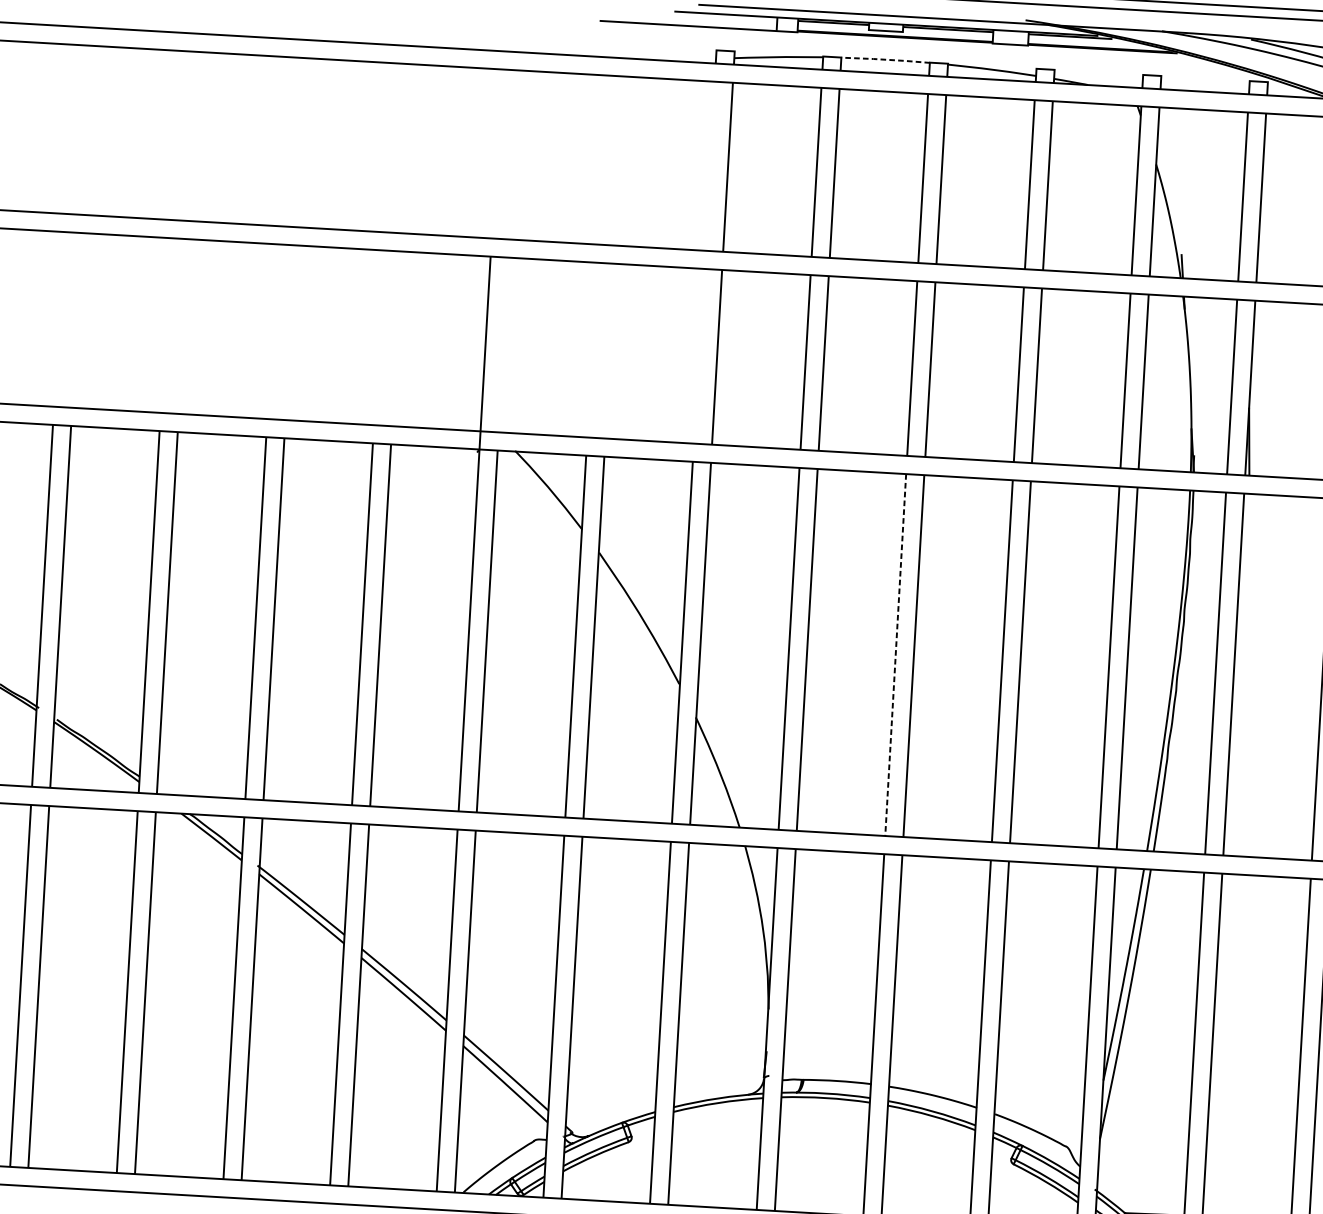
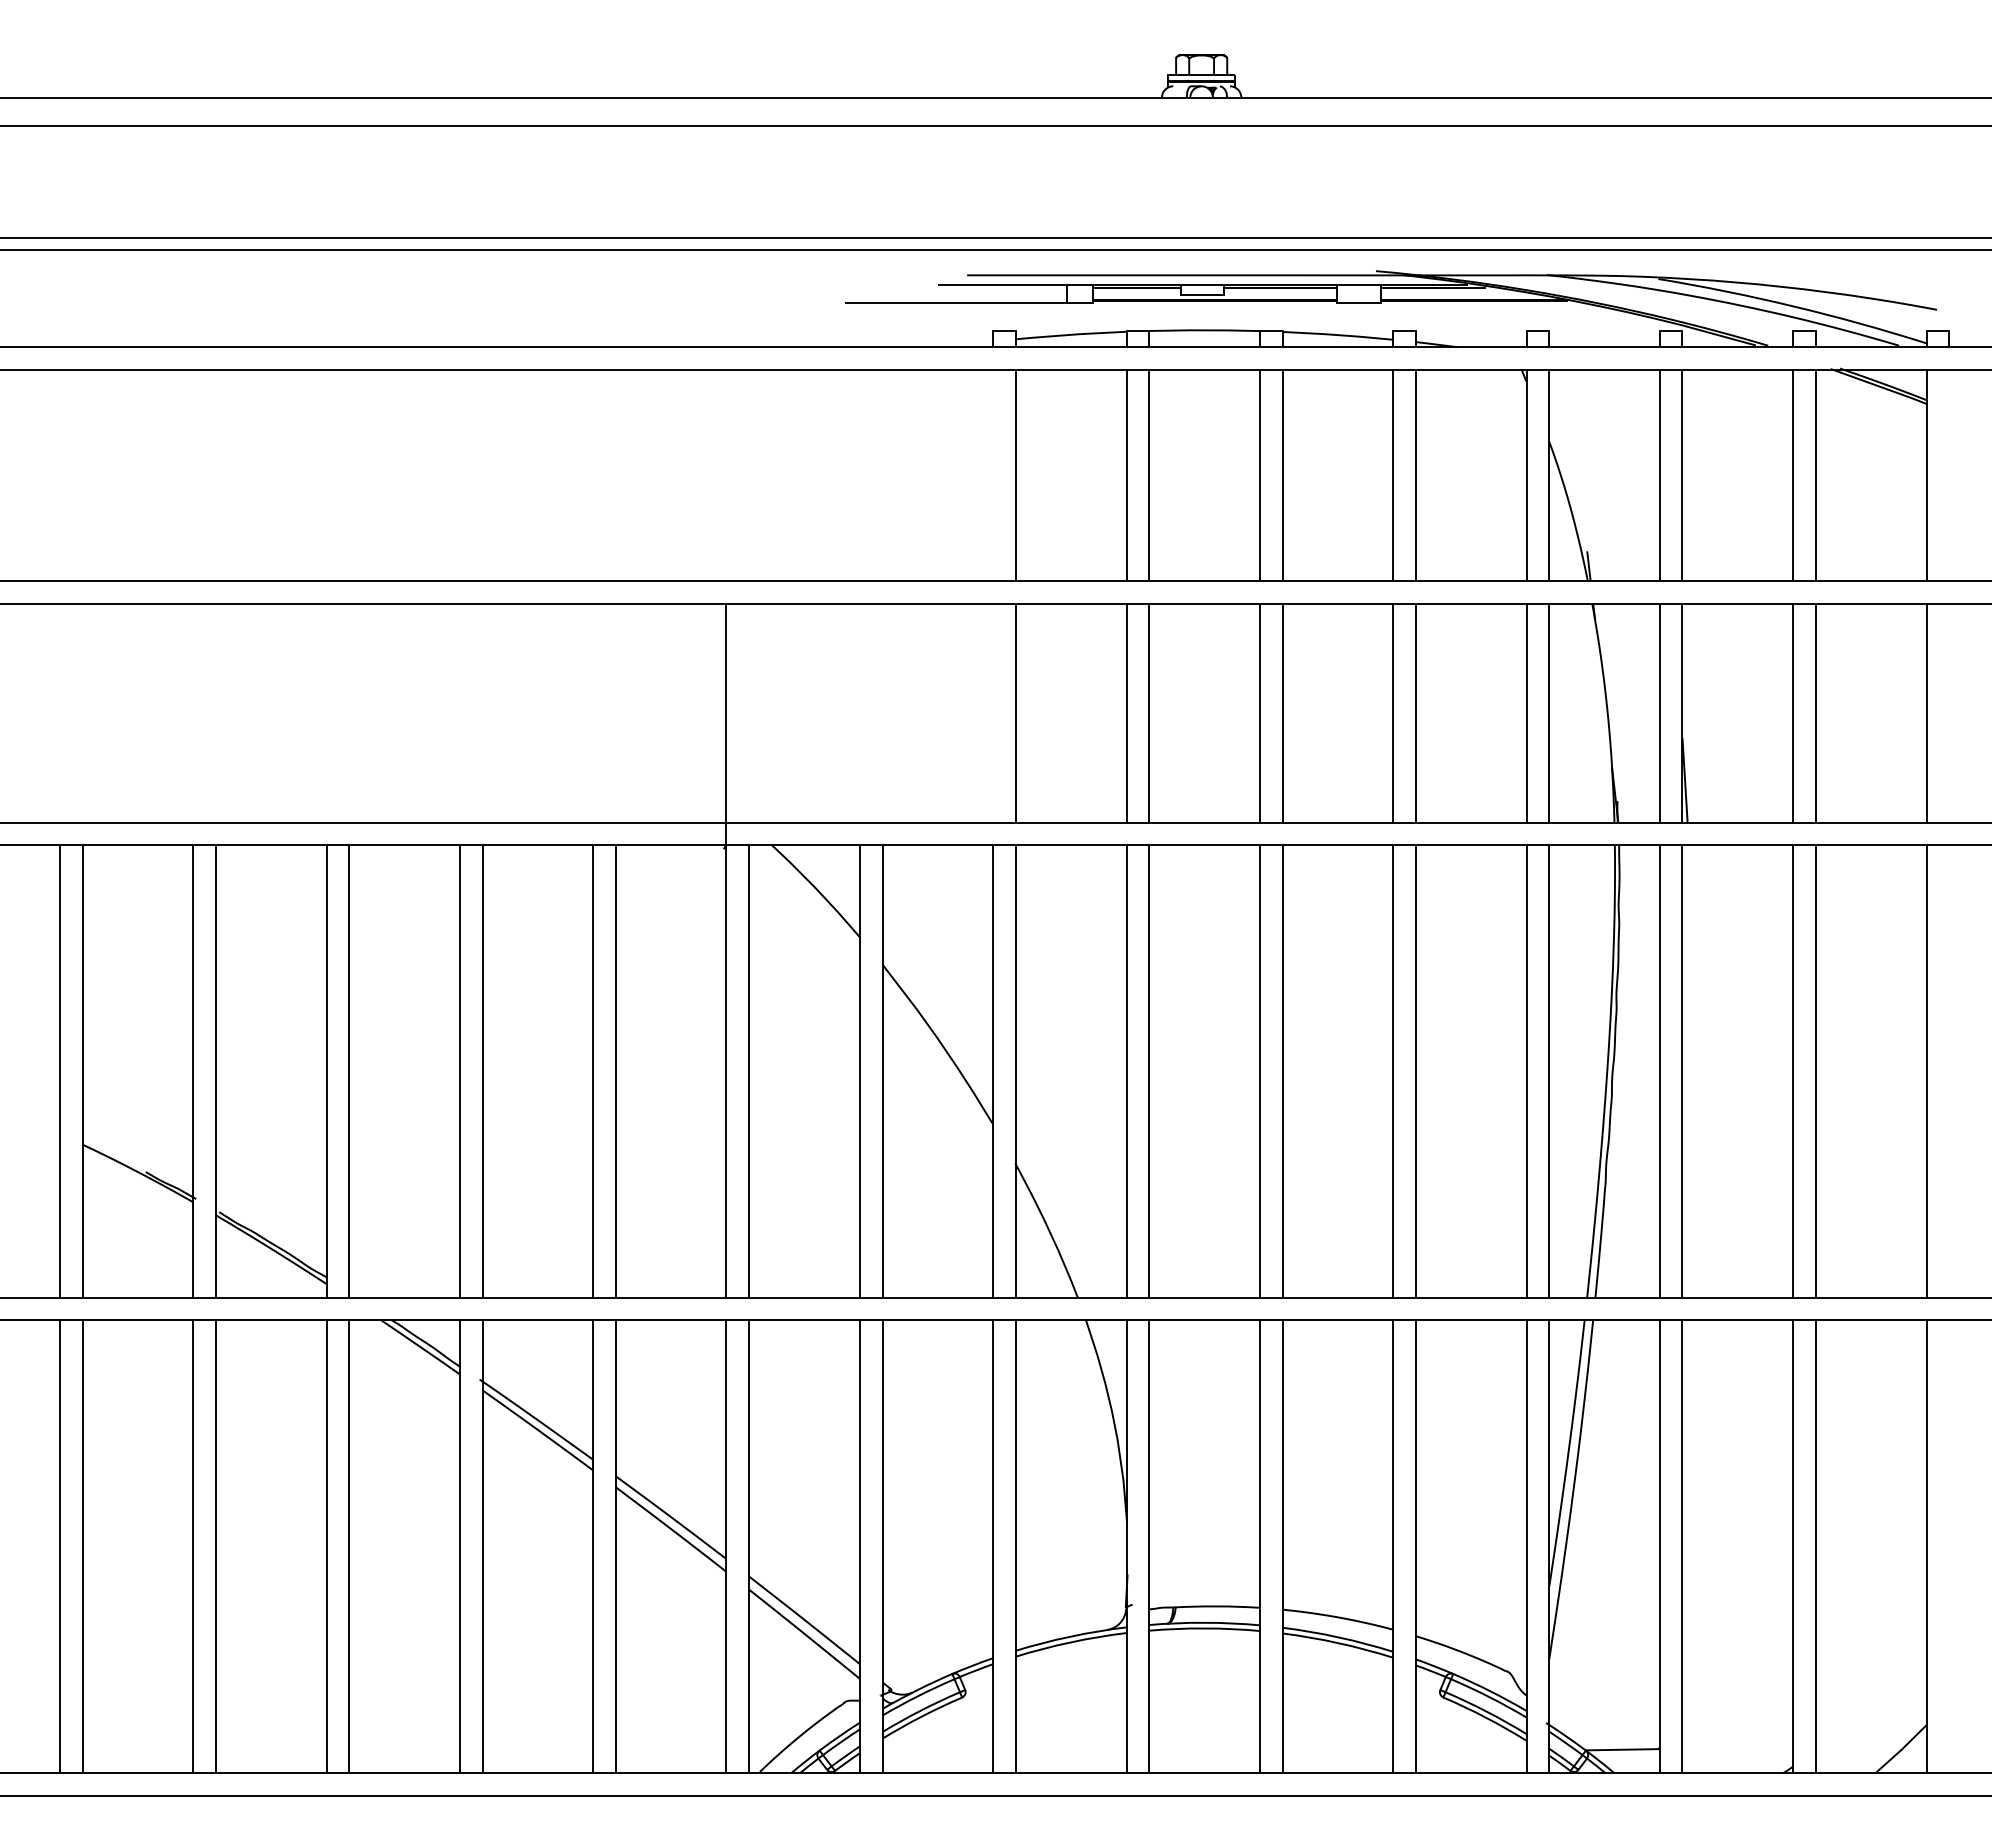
line: (885, 59) -> (1204, 330), dashed -> solid
line: (895, 655) -> (1259, 1071), dashed -> solid

